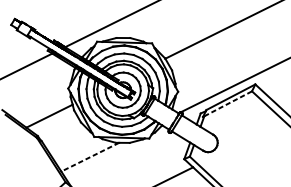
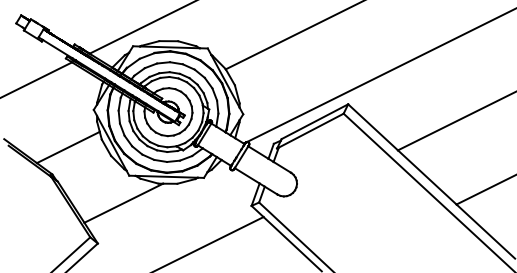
line: (228, 103) -> (311, 130), dashed -> solid
line: (90, 157) -> (123, 203), dashed -> solid

